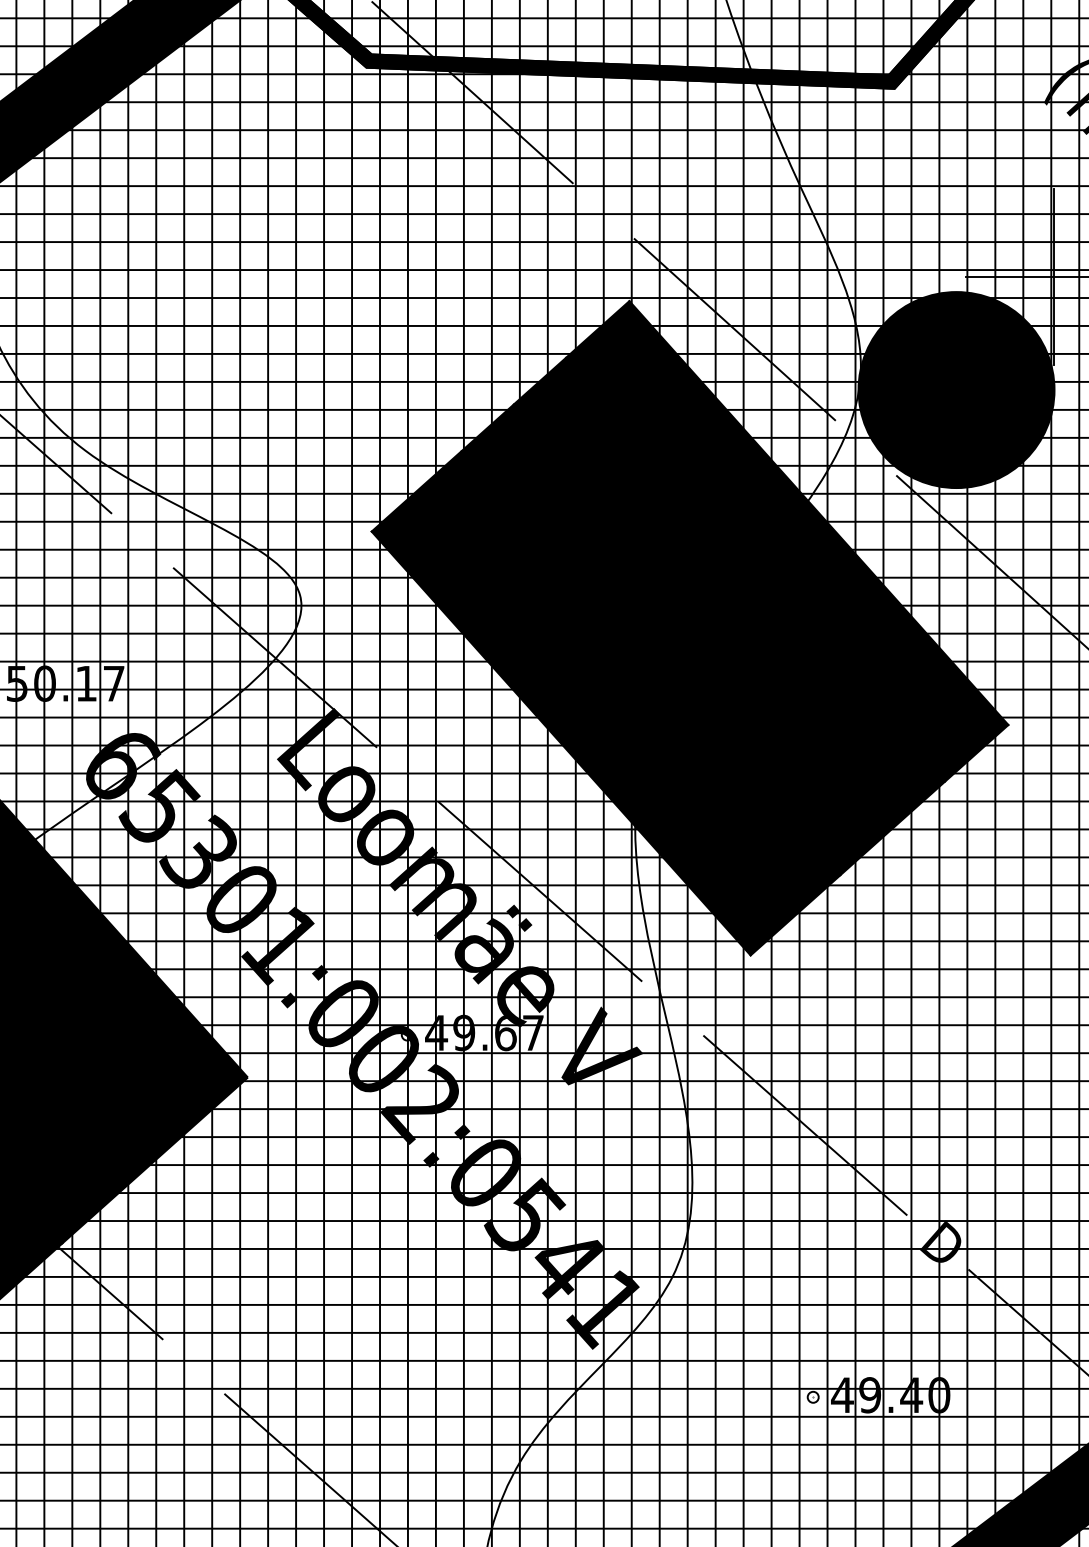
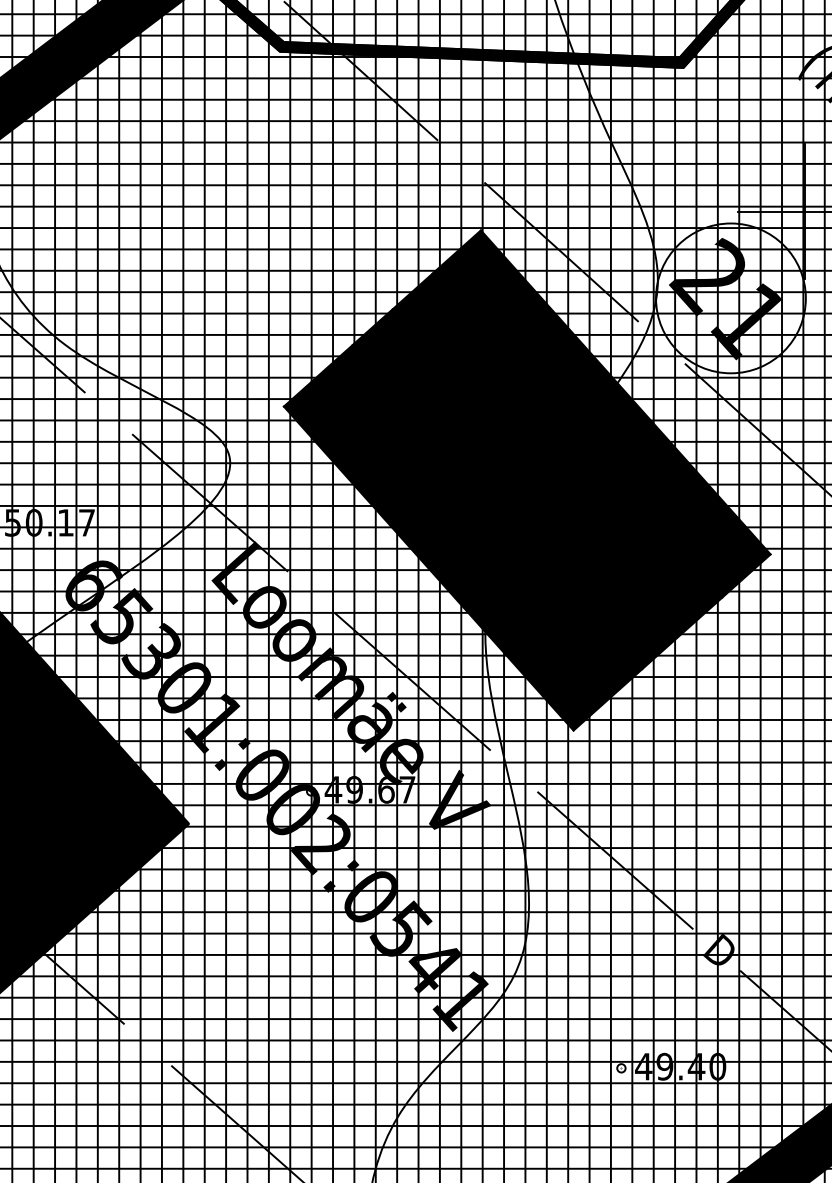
fill: (956, 390) -> (730, 298), removed

